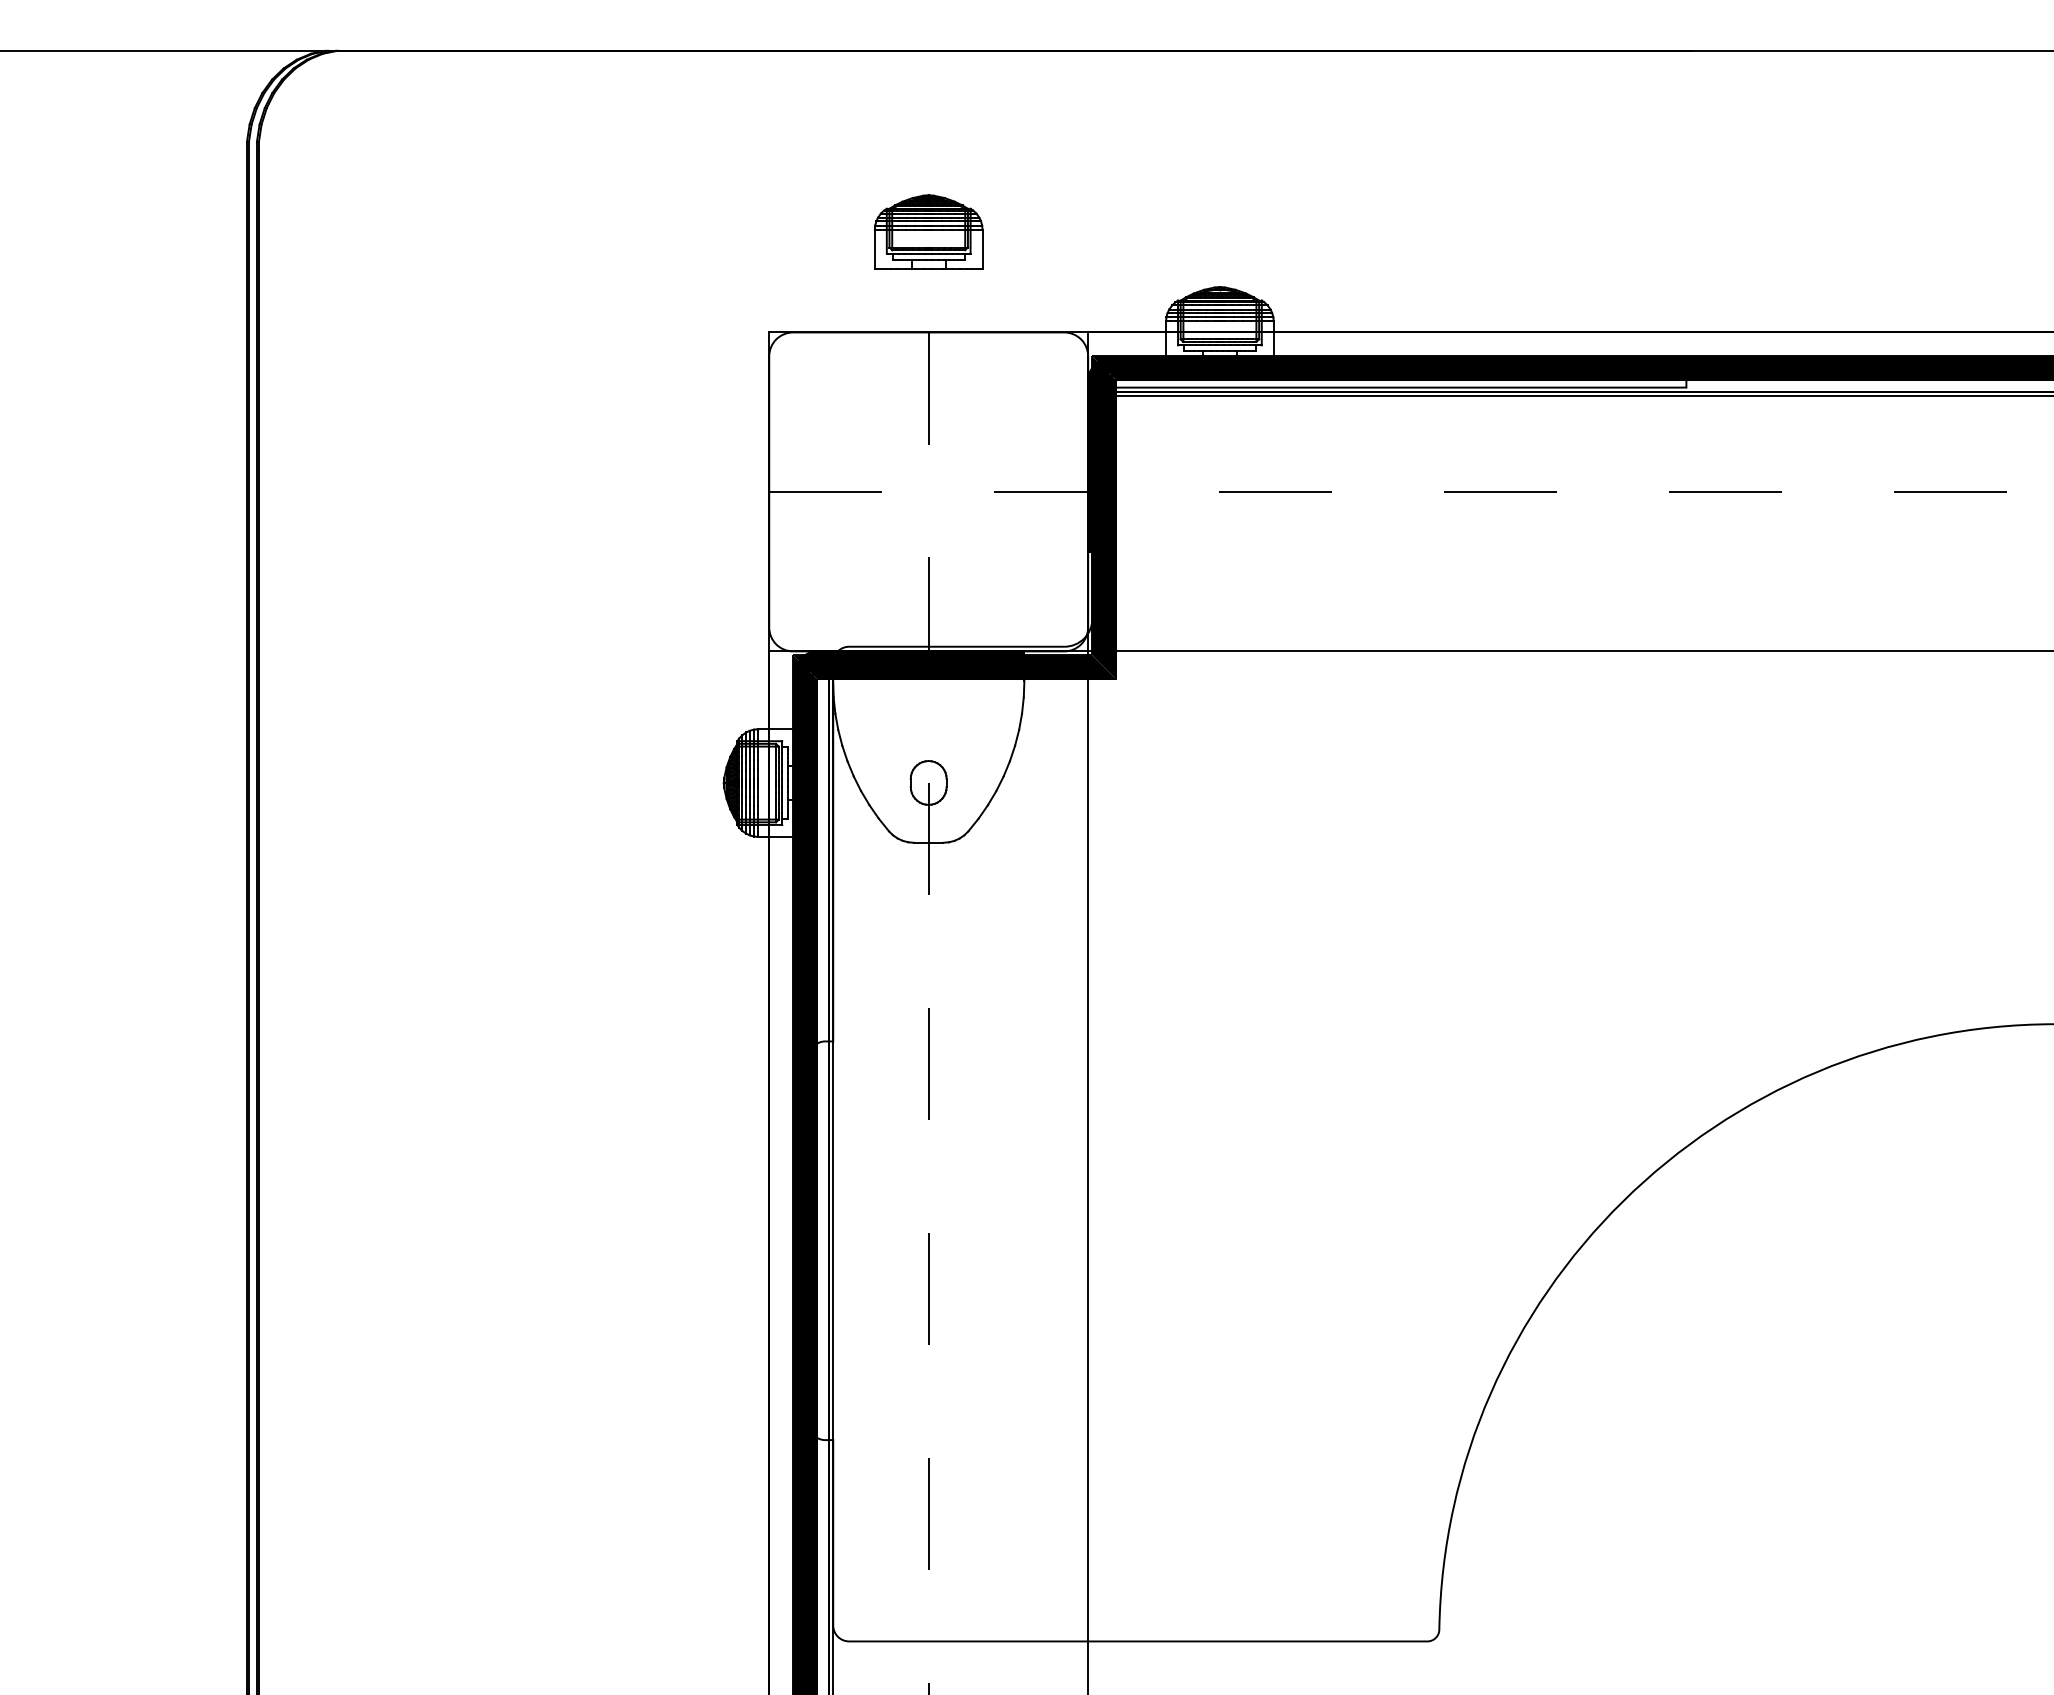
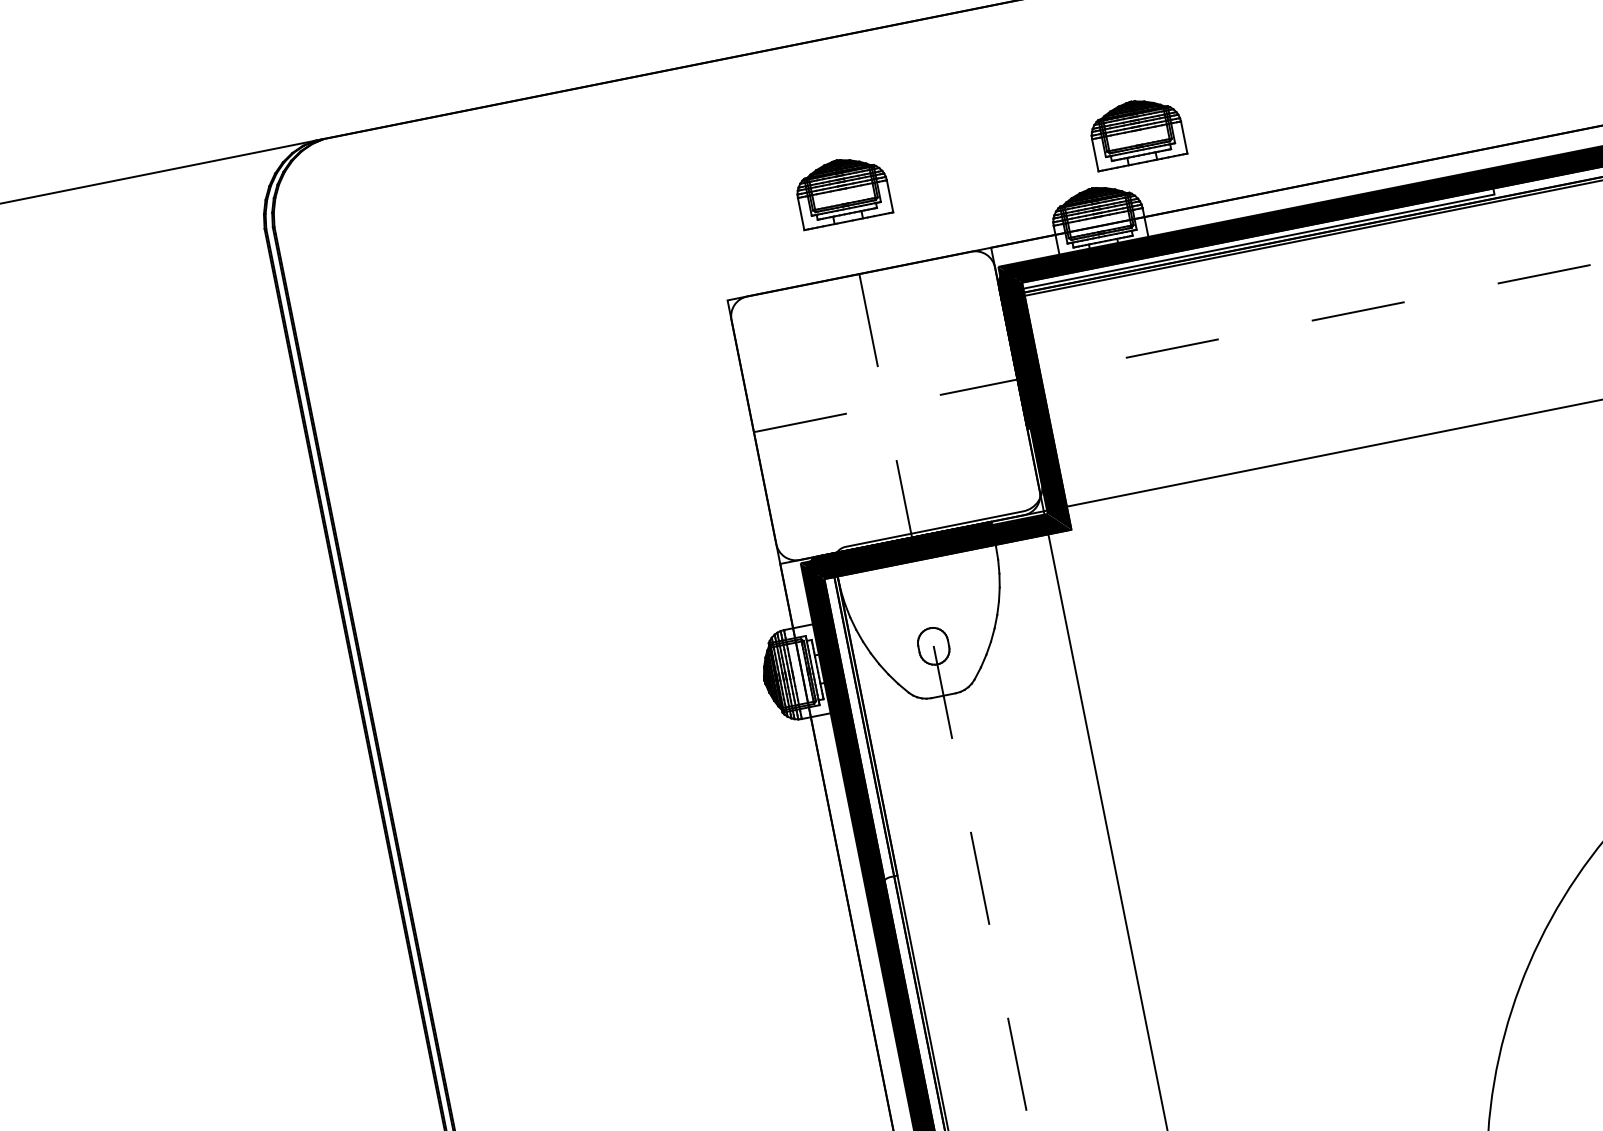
part: (1284, 231) -> (1136, 131), added

